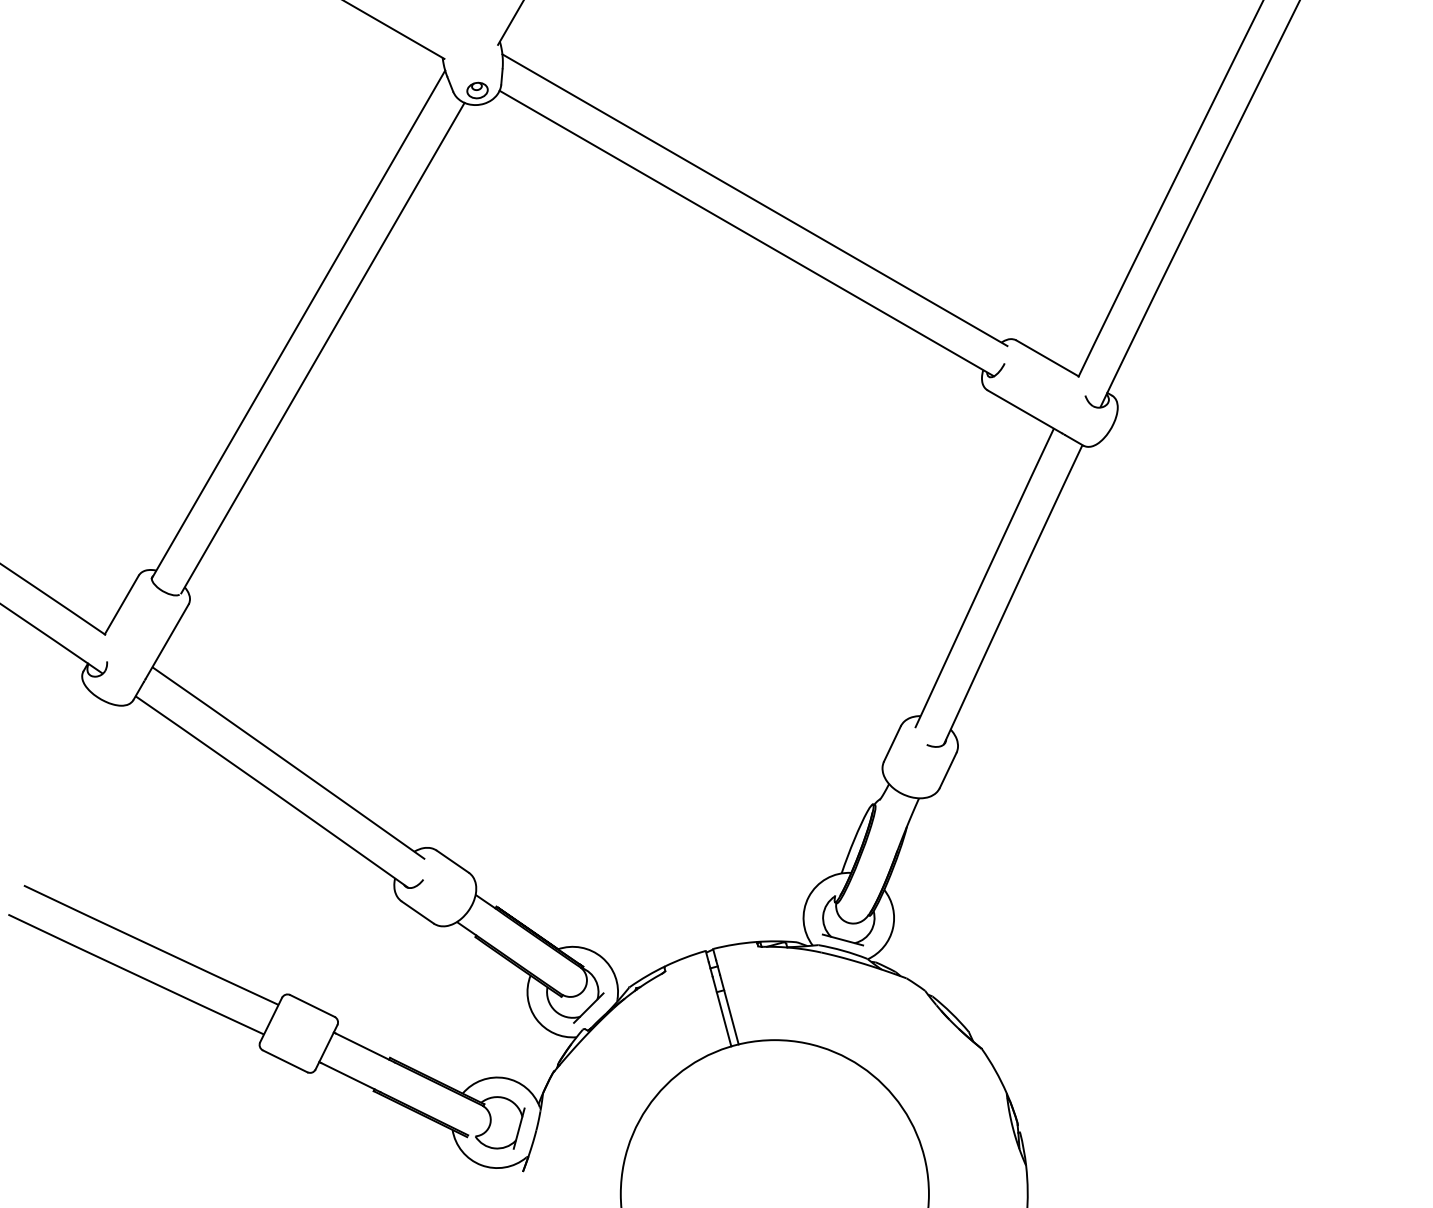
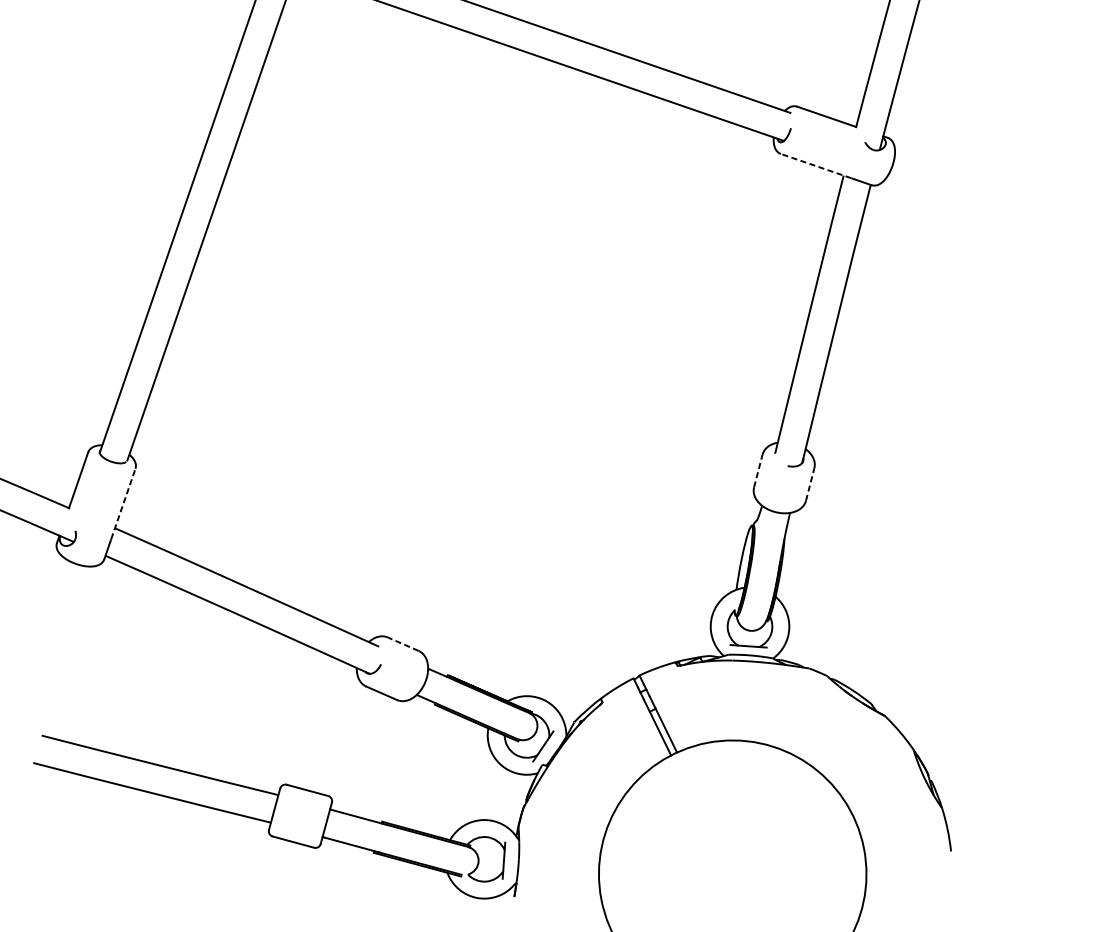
line: (1024, 411) -> (815, 165), solid -> dashed
line: (167, 641) -> (123, 503), solid -> dashed
line: (892, 743) -> (758, 470), solid -> dashed
line: (948, 770) -> (810, 484), solid -> dashed
line: (452, 861) -> (402, 644), solid -> dashed

